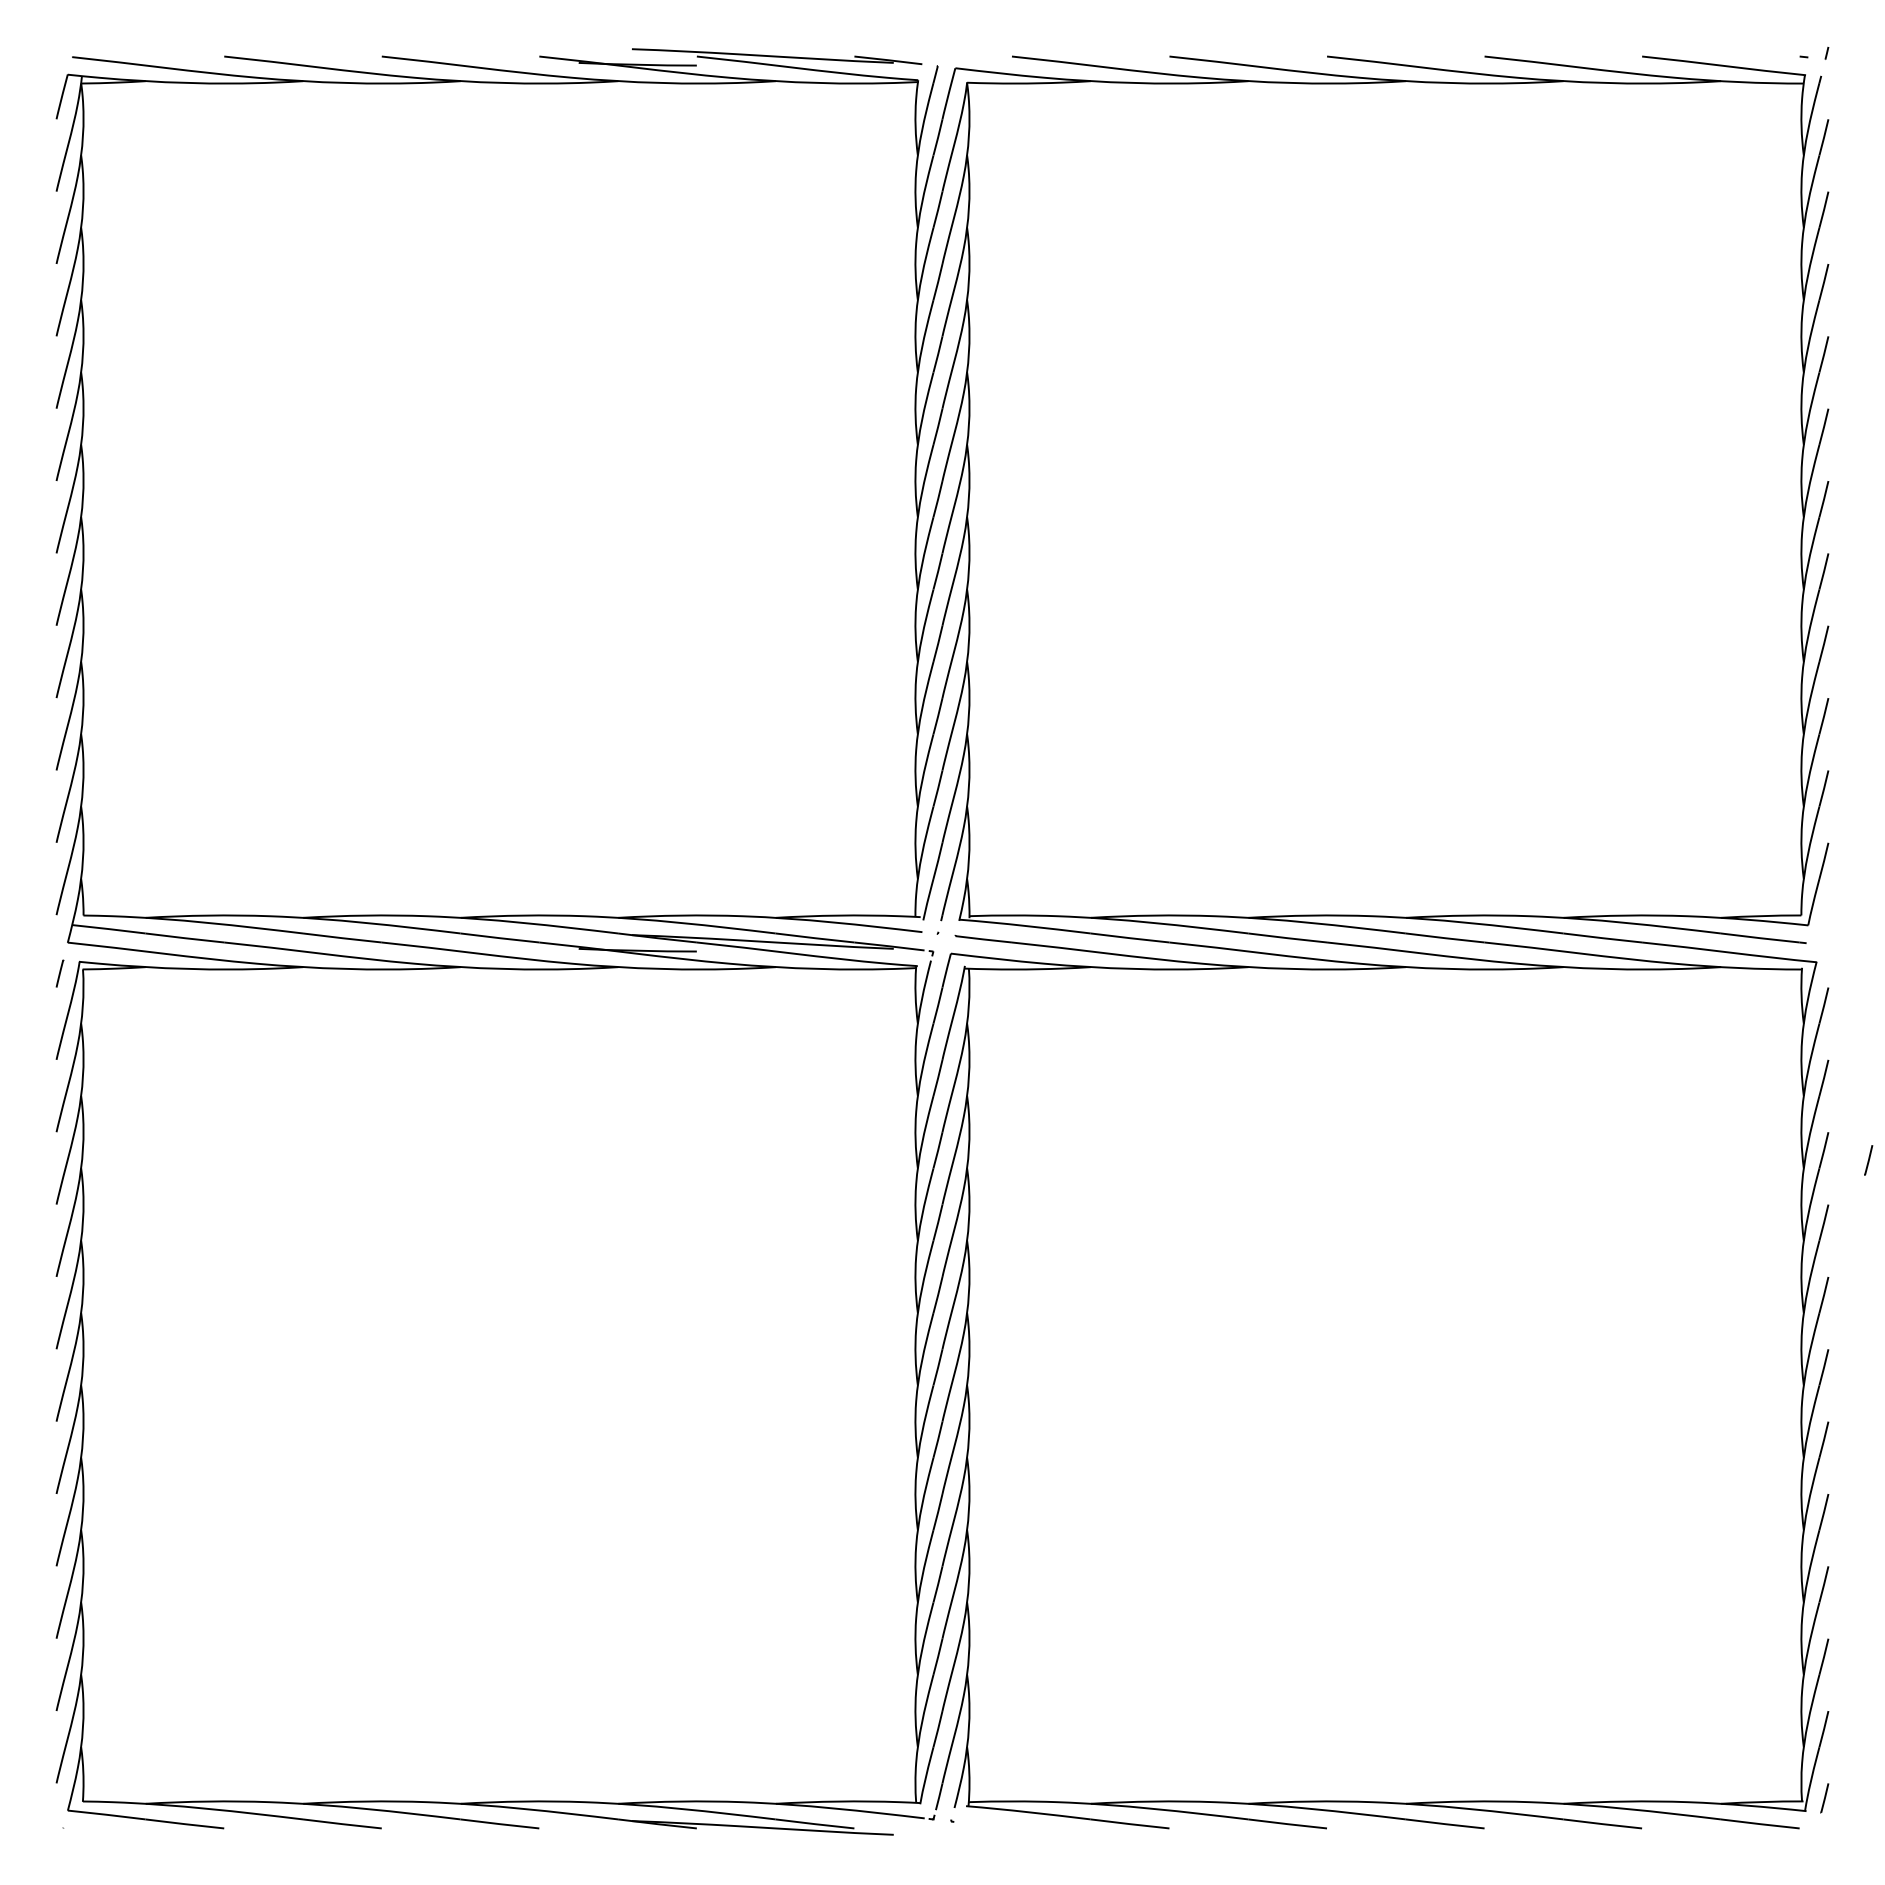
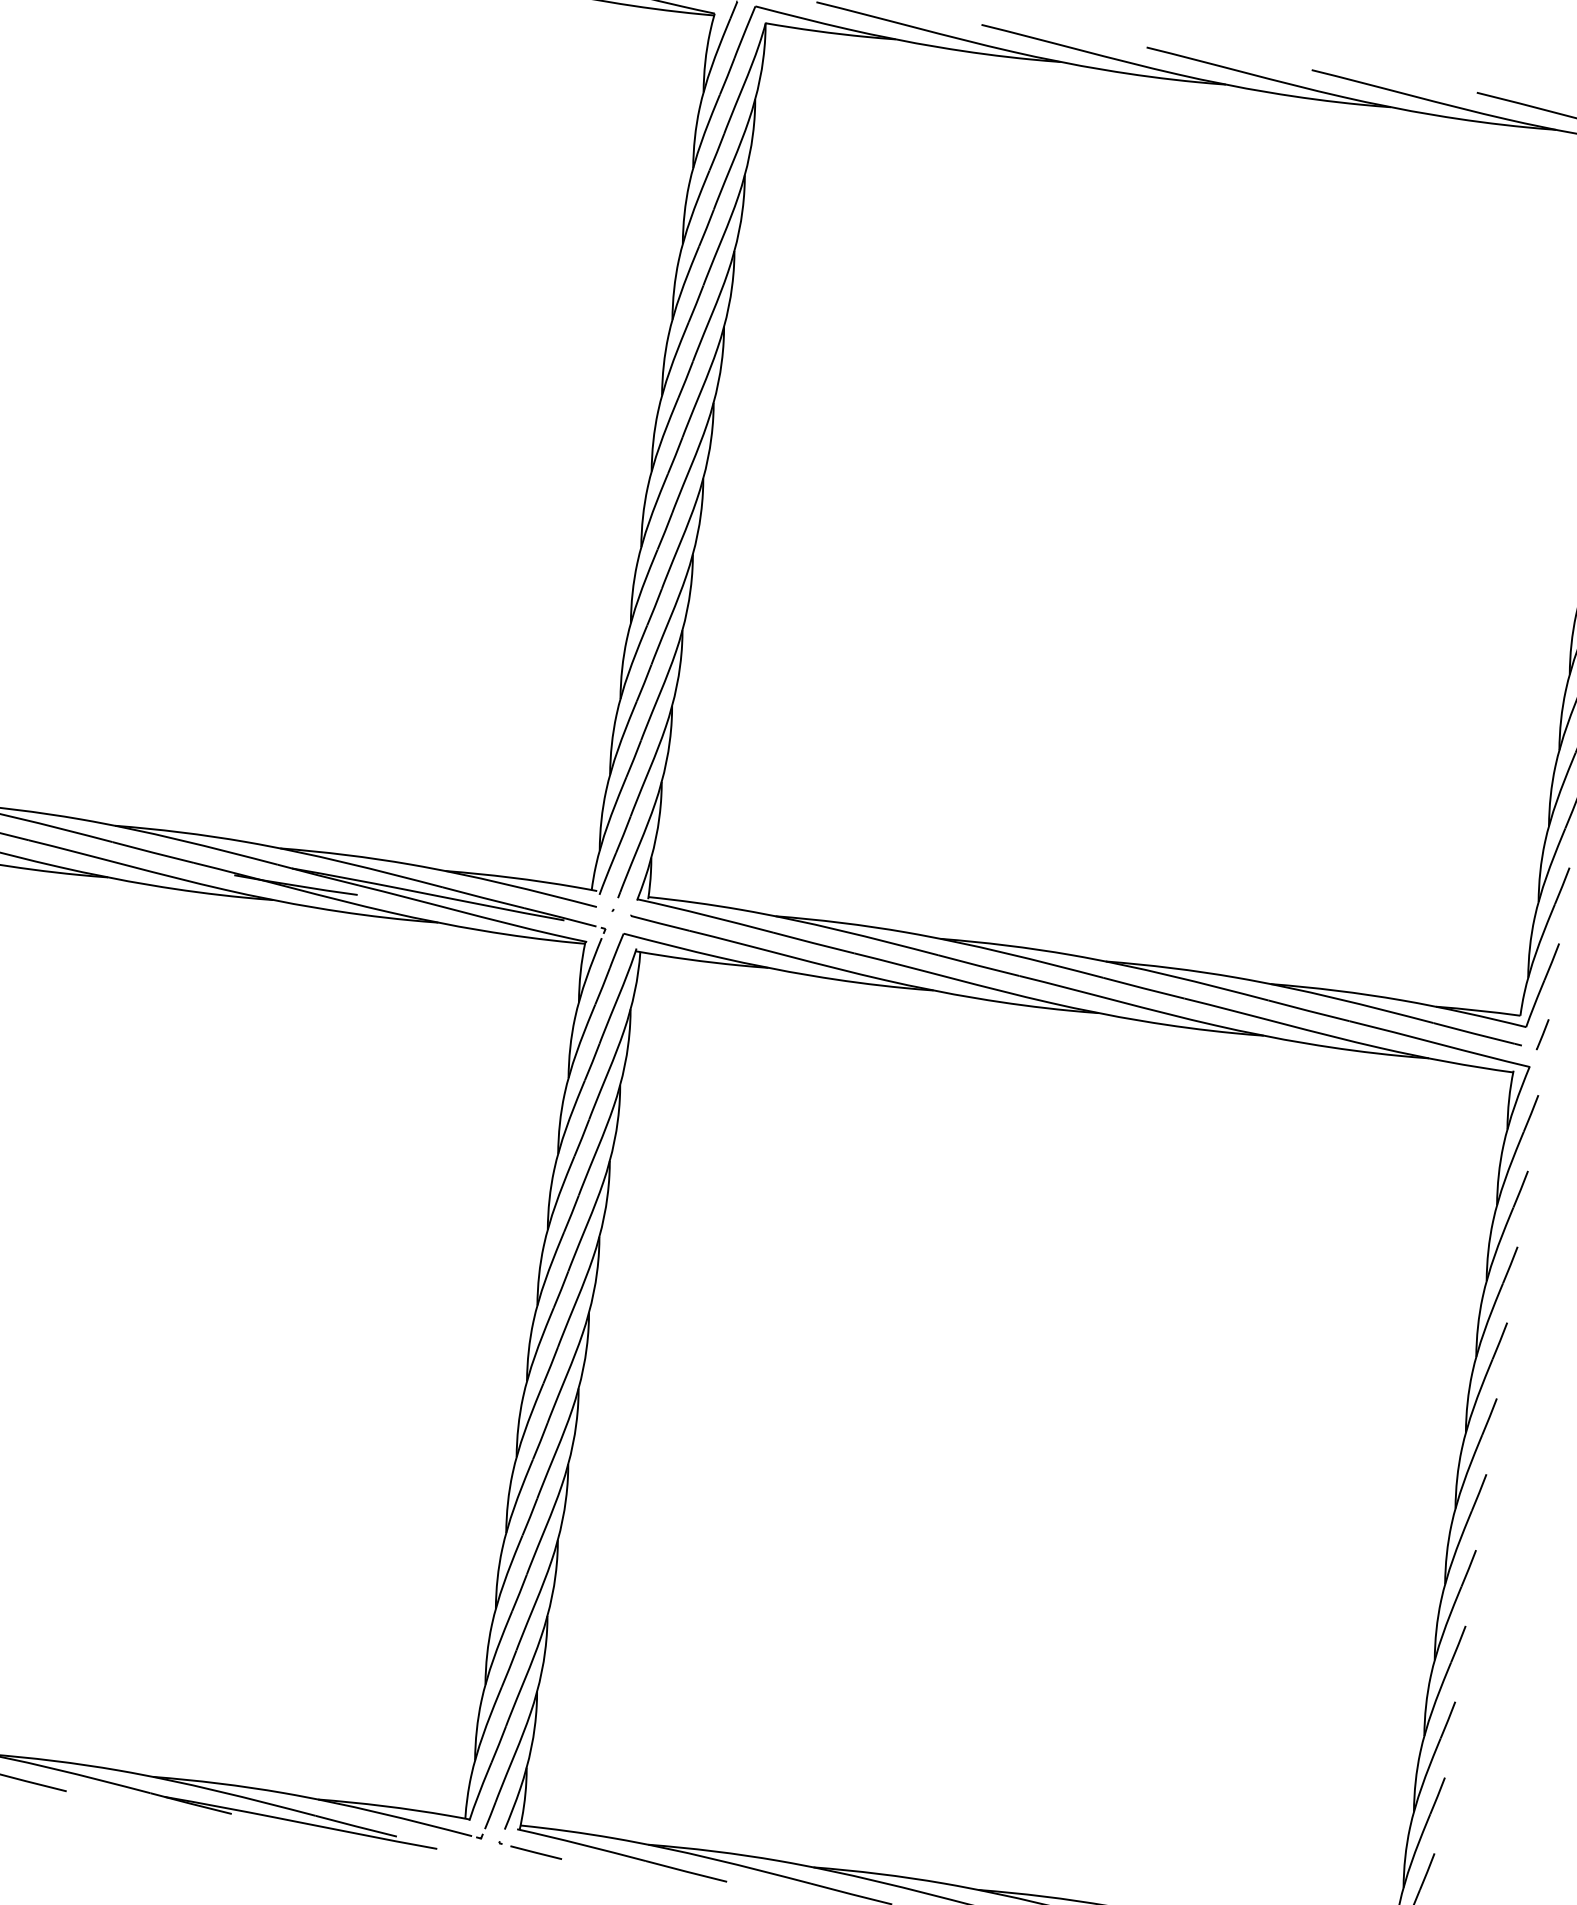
line: (1868, 1160) -> (1542, 1034), moved
line: (986, 1825) -> (535, 1852), added

